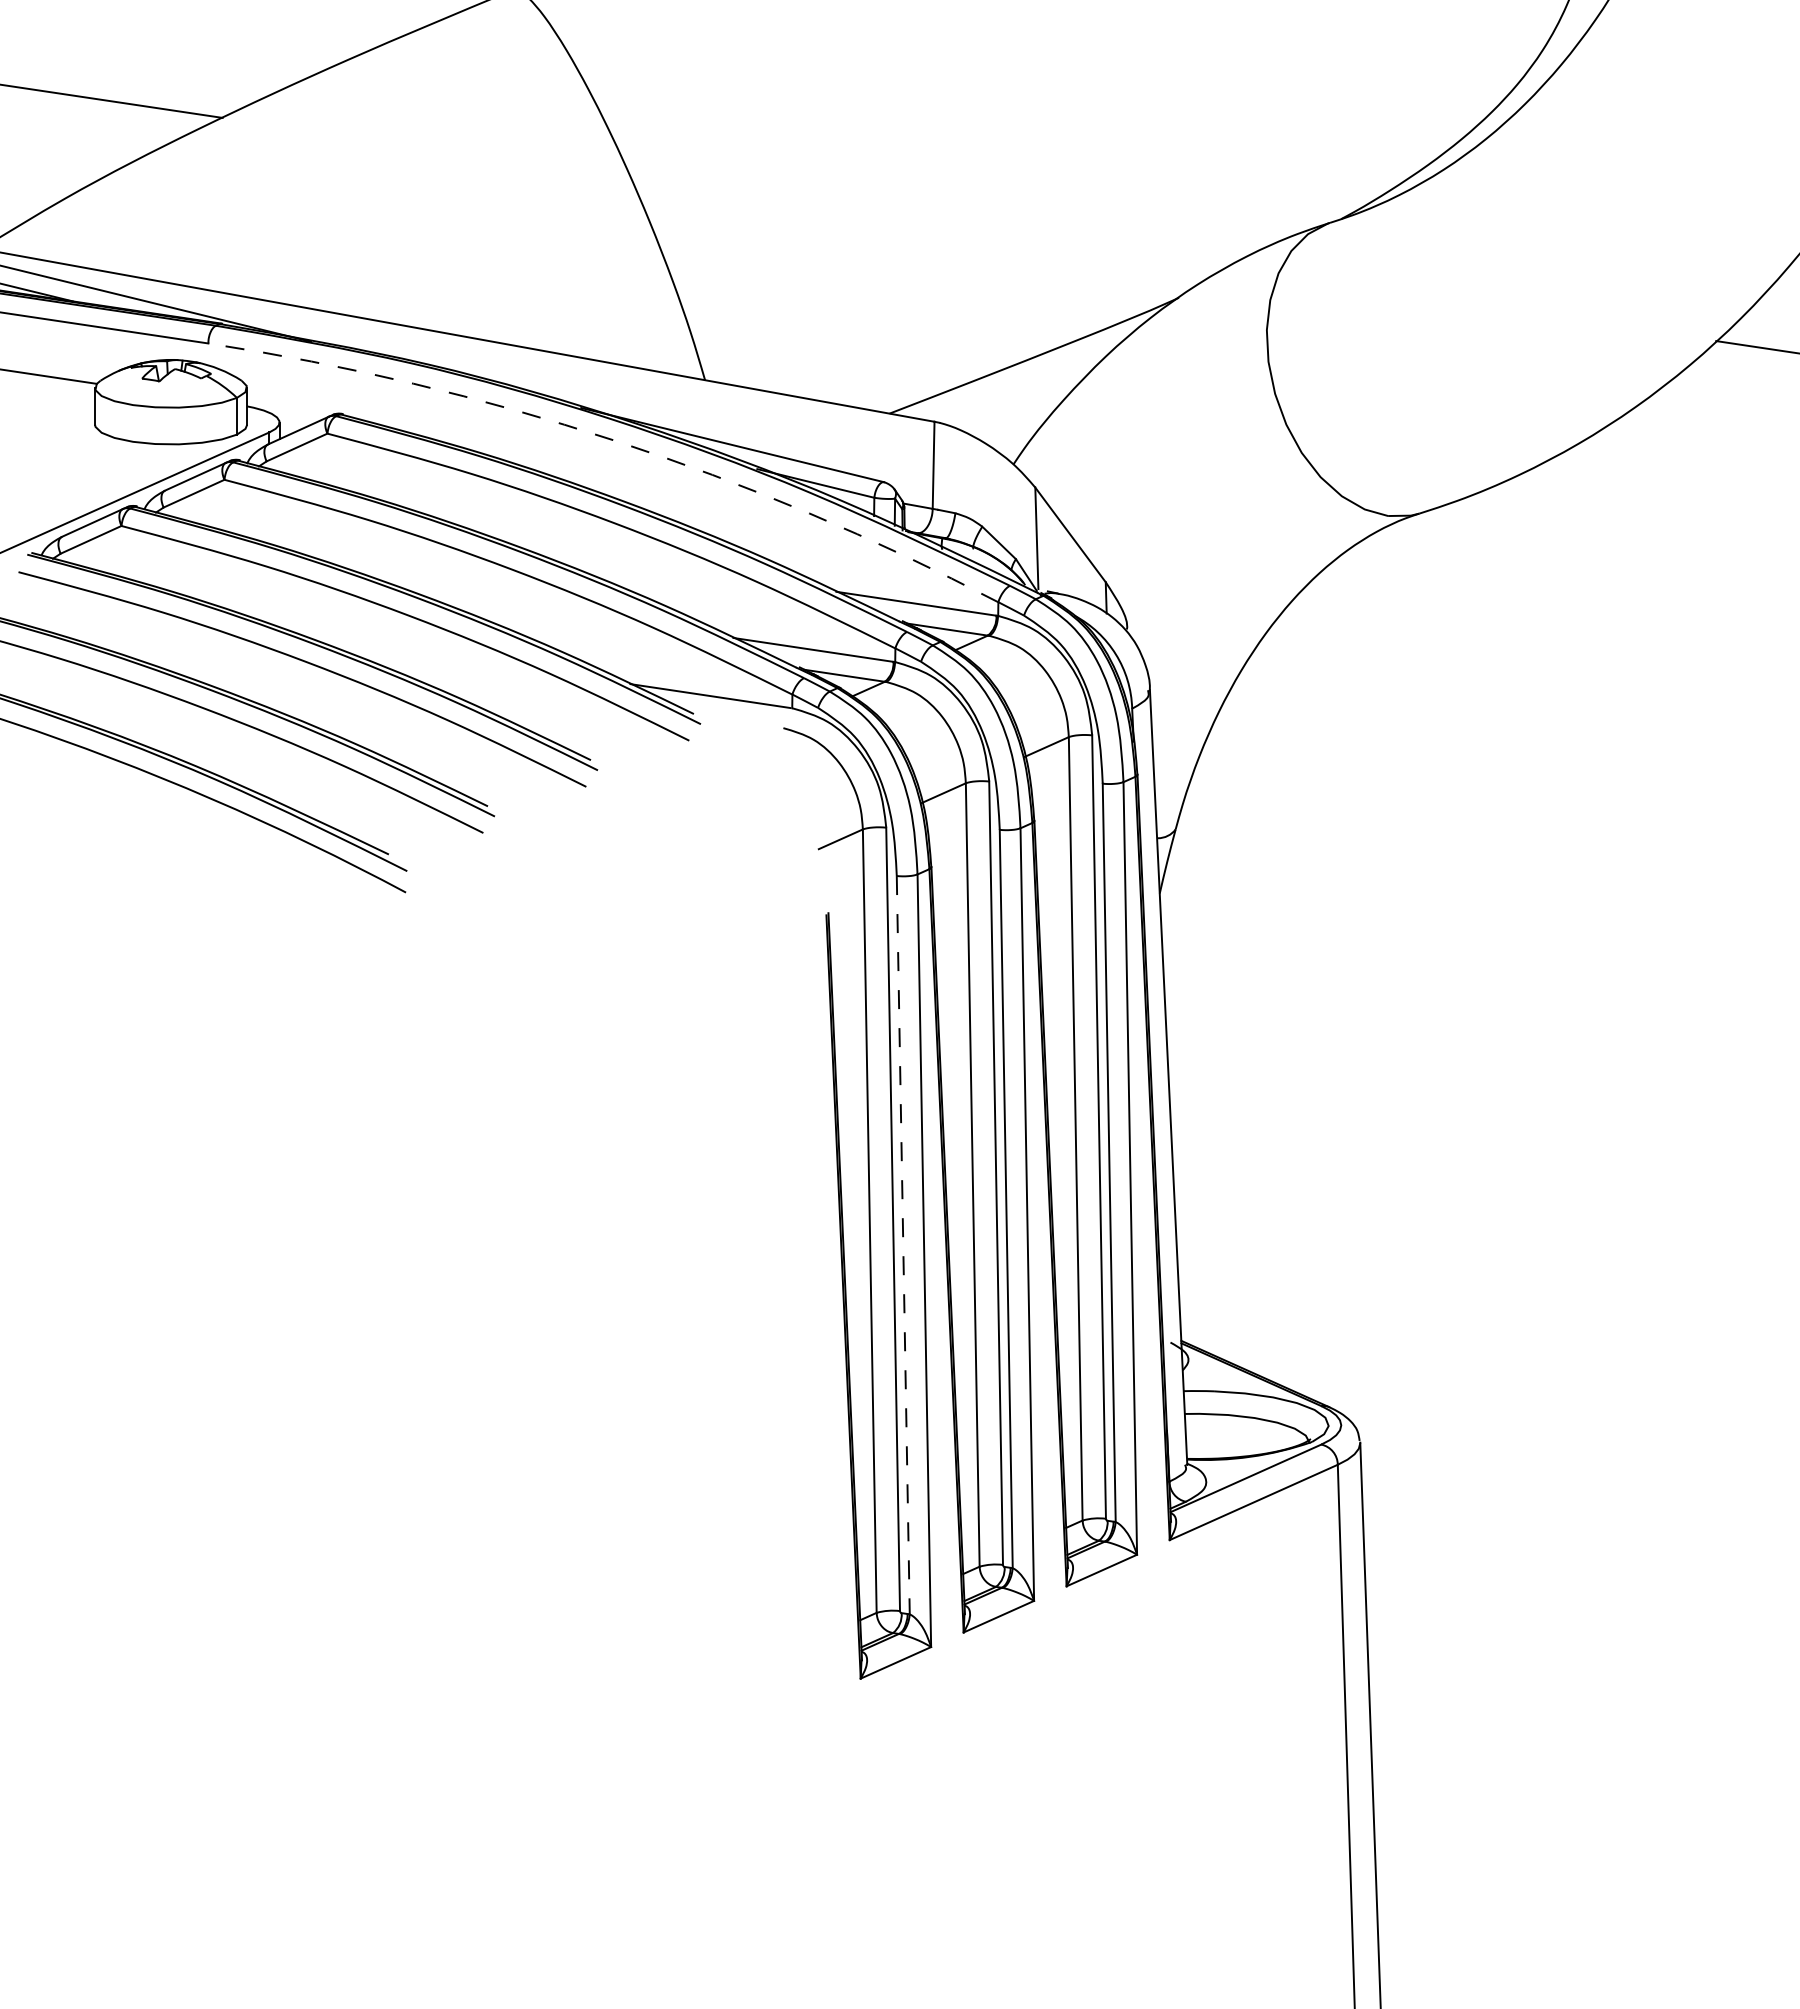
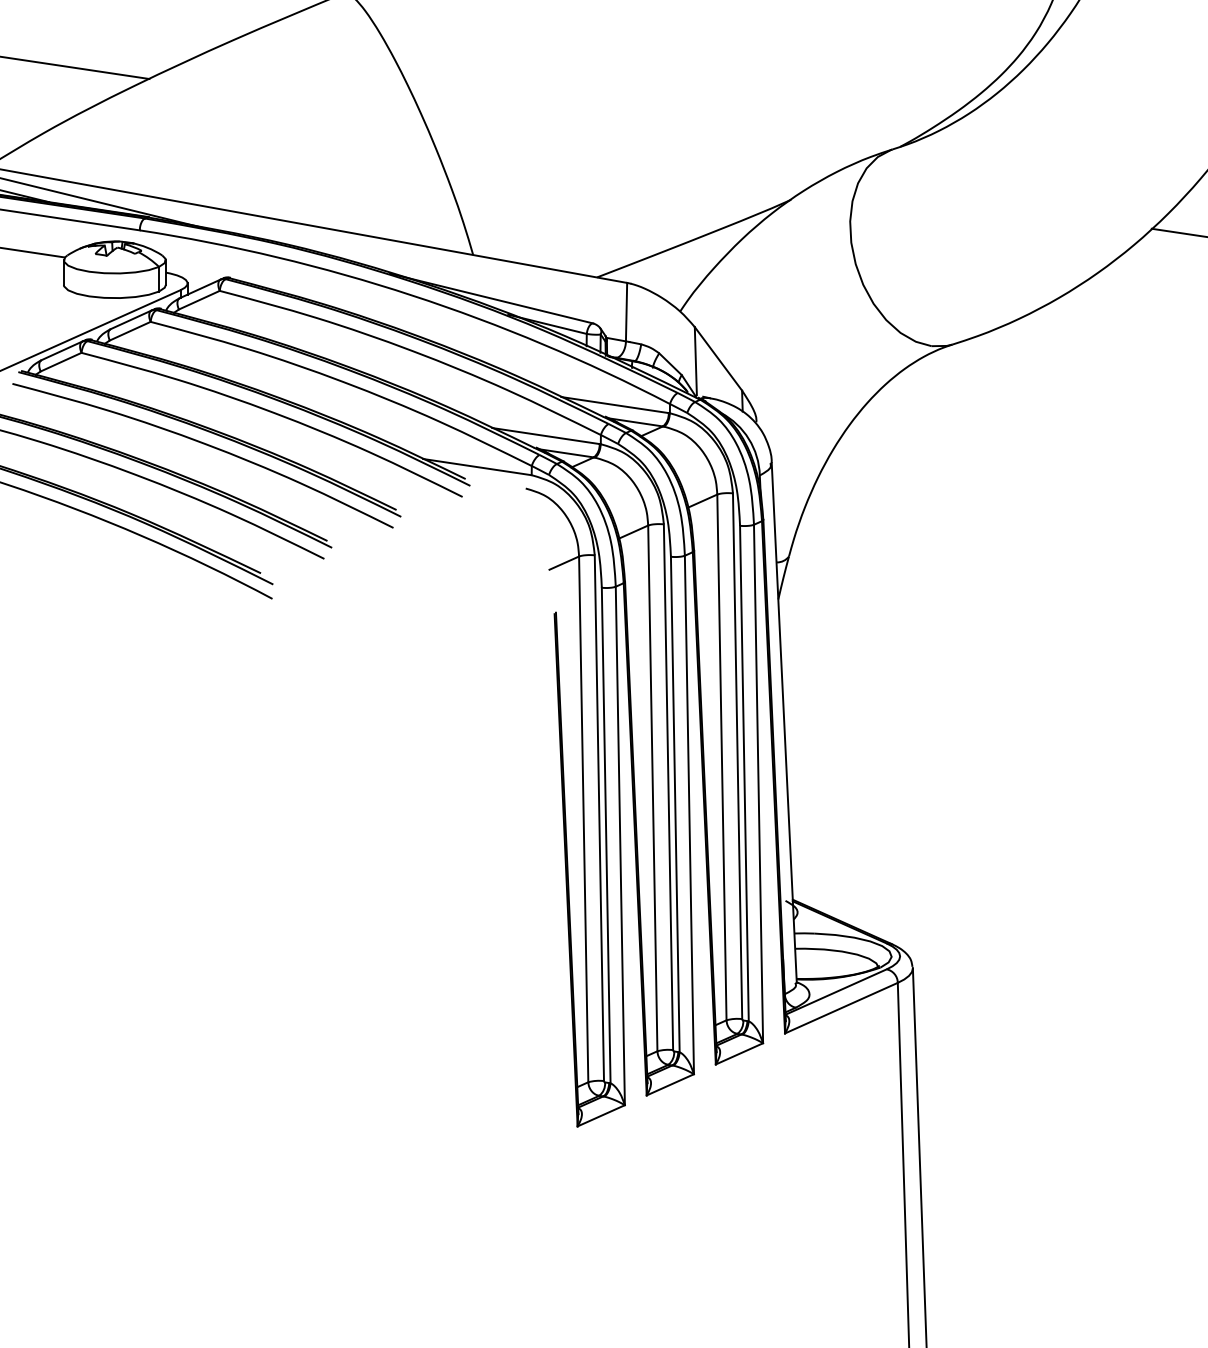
arc: (614, 440) -> (412, 295), dashed -> solid
line: (903, 1245) -> (606, 835), dashed -> solid

